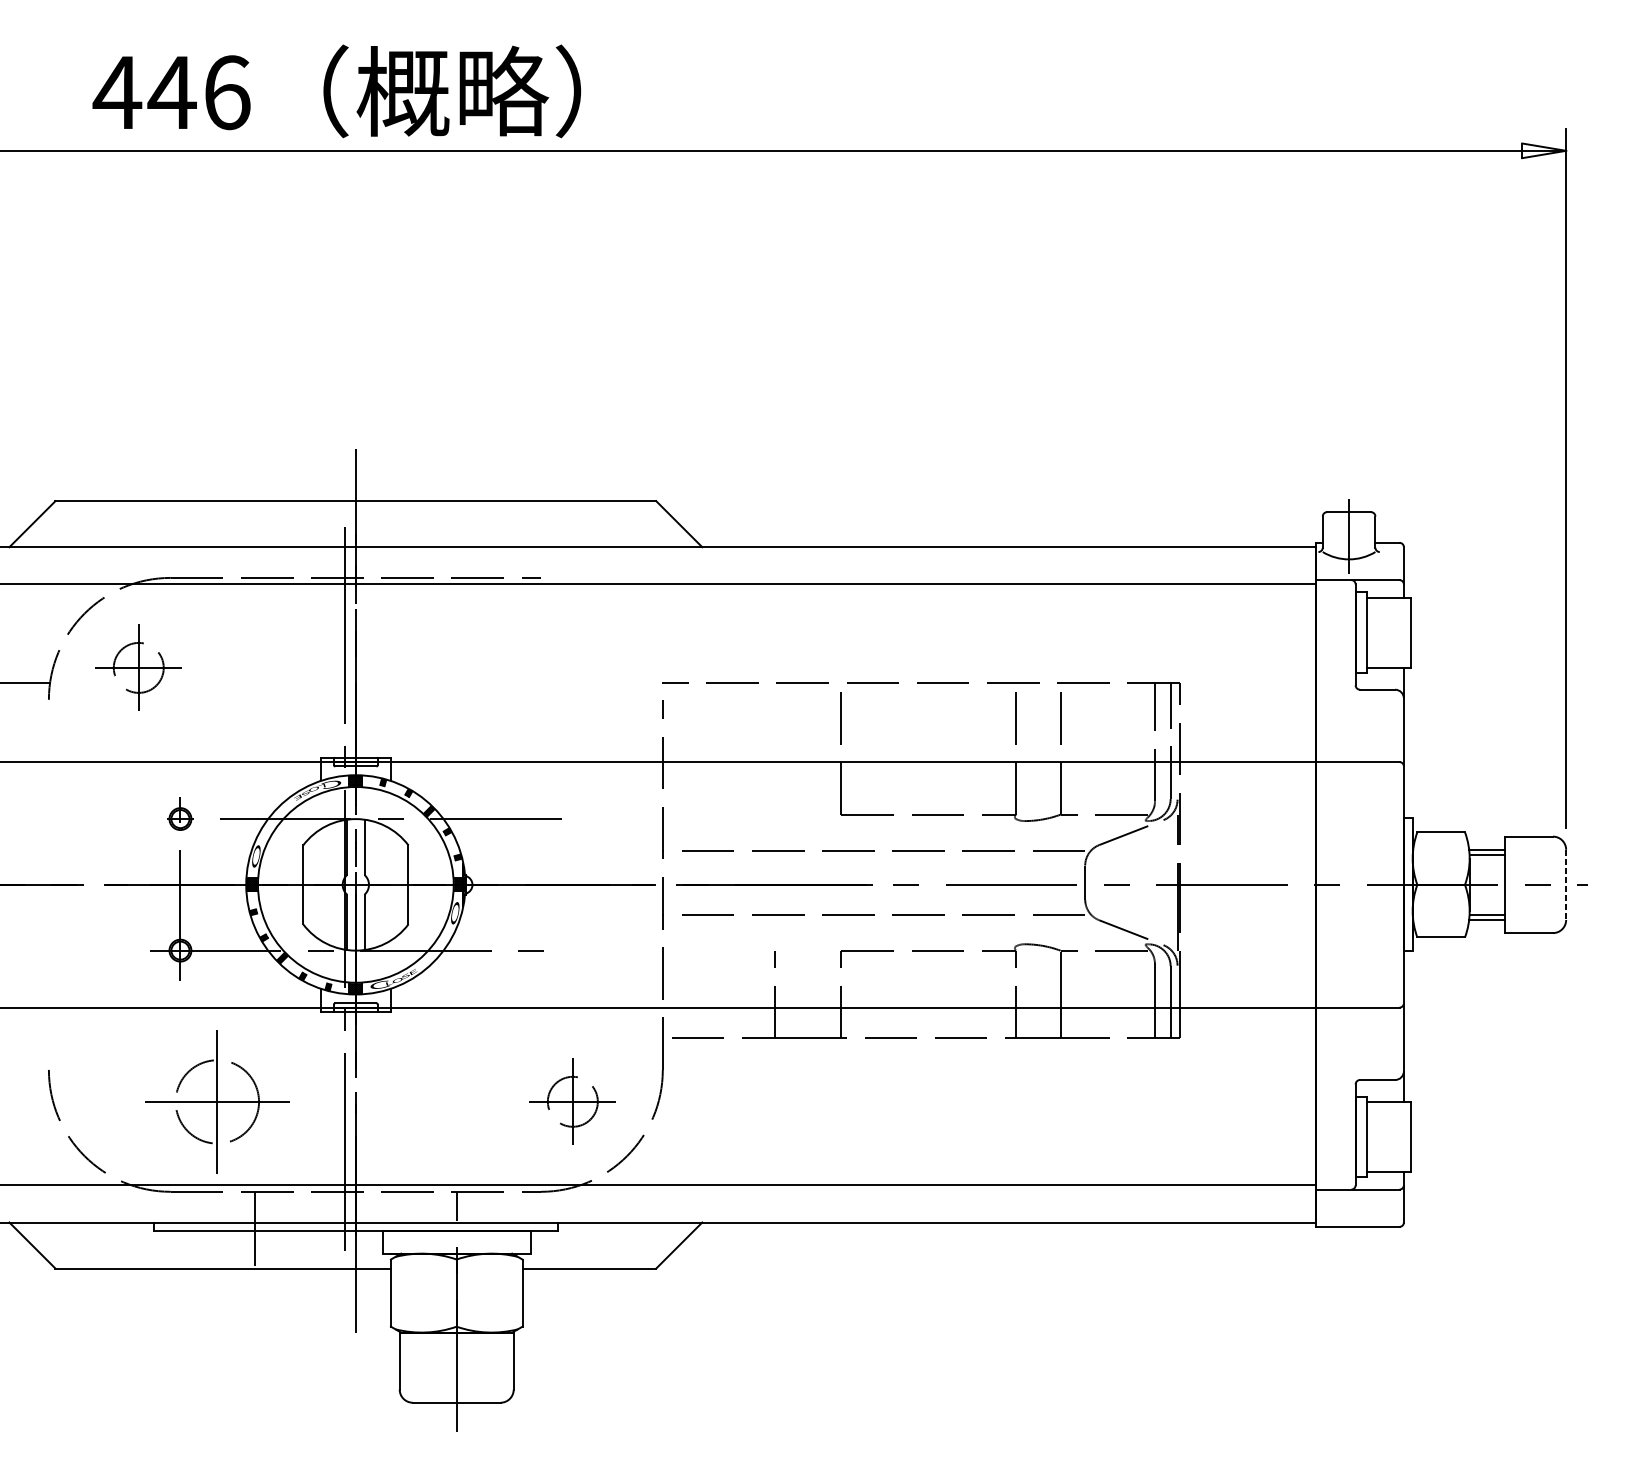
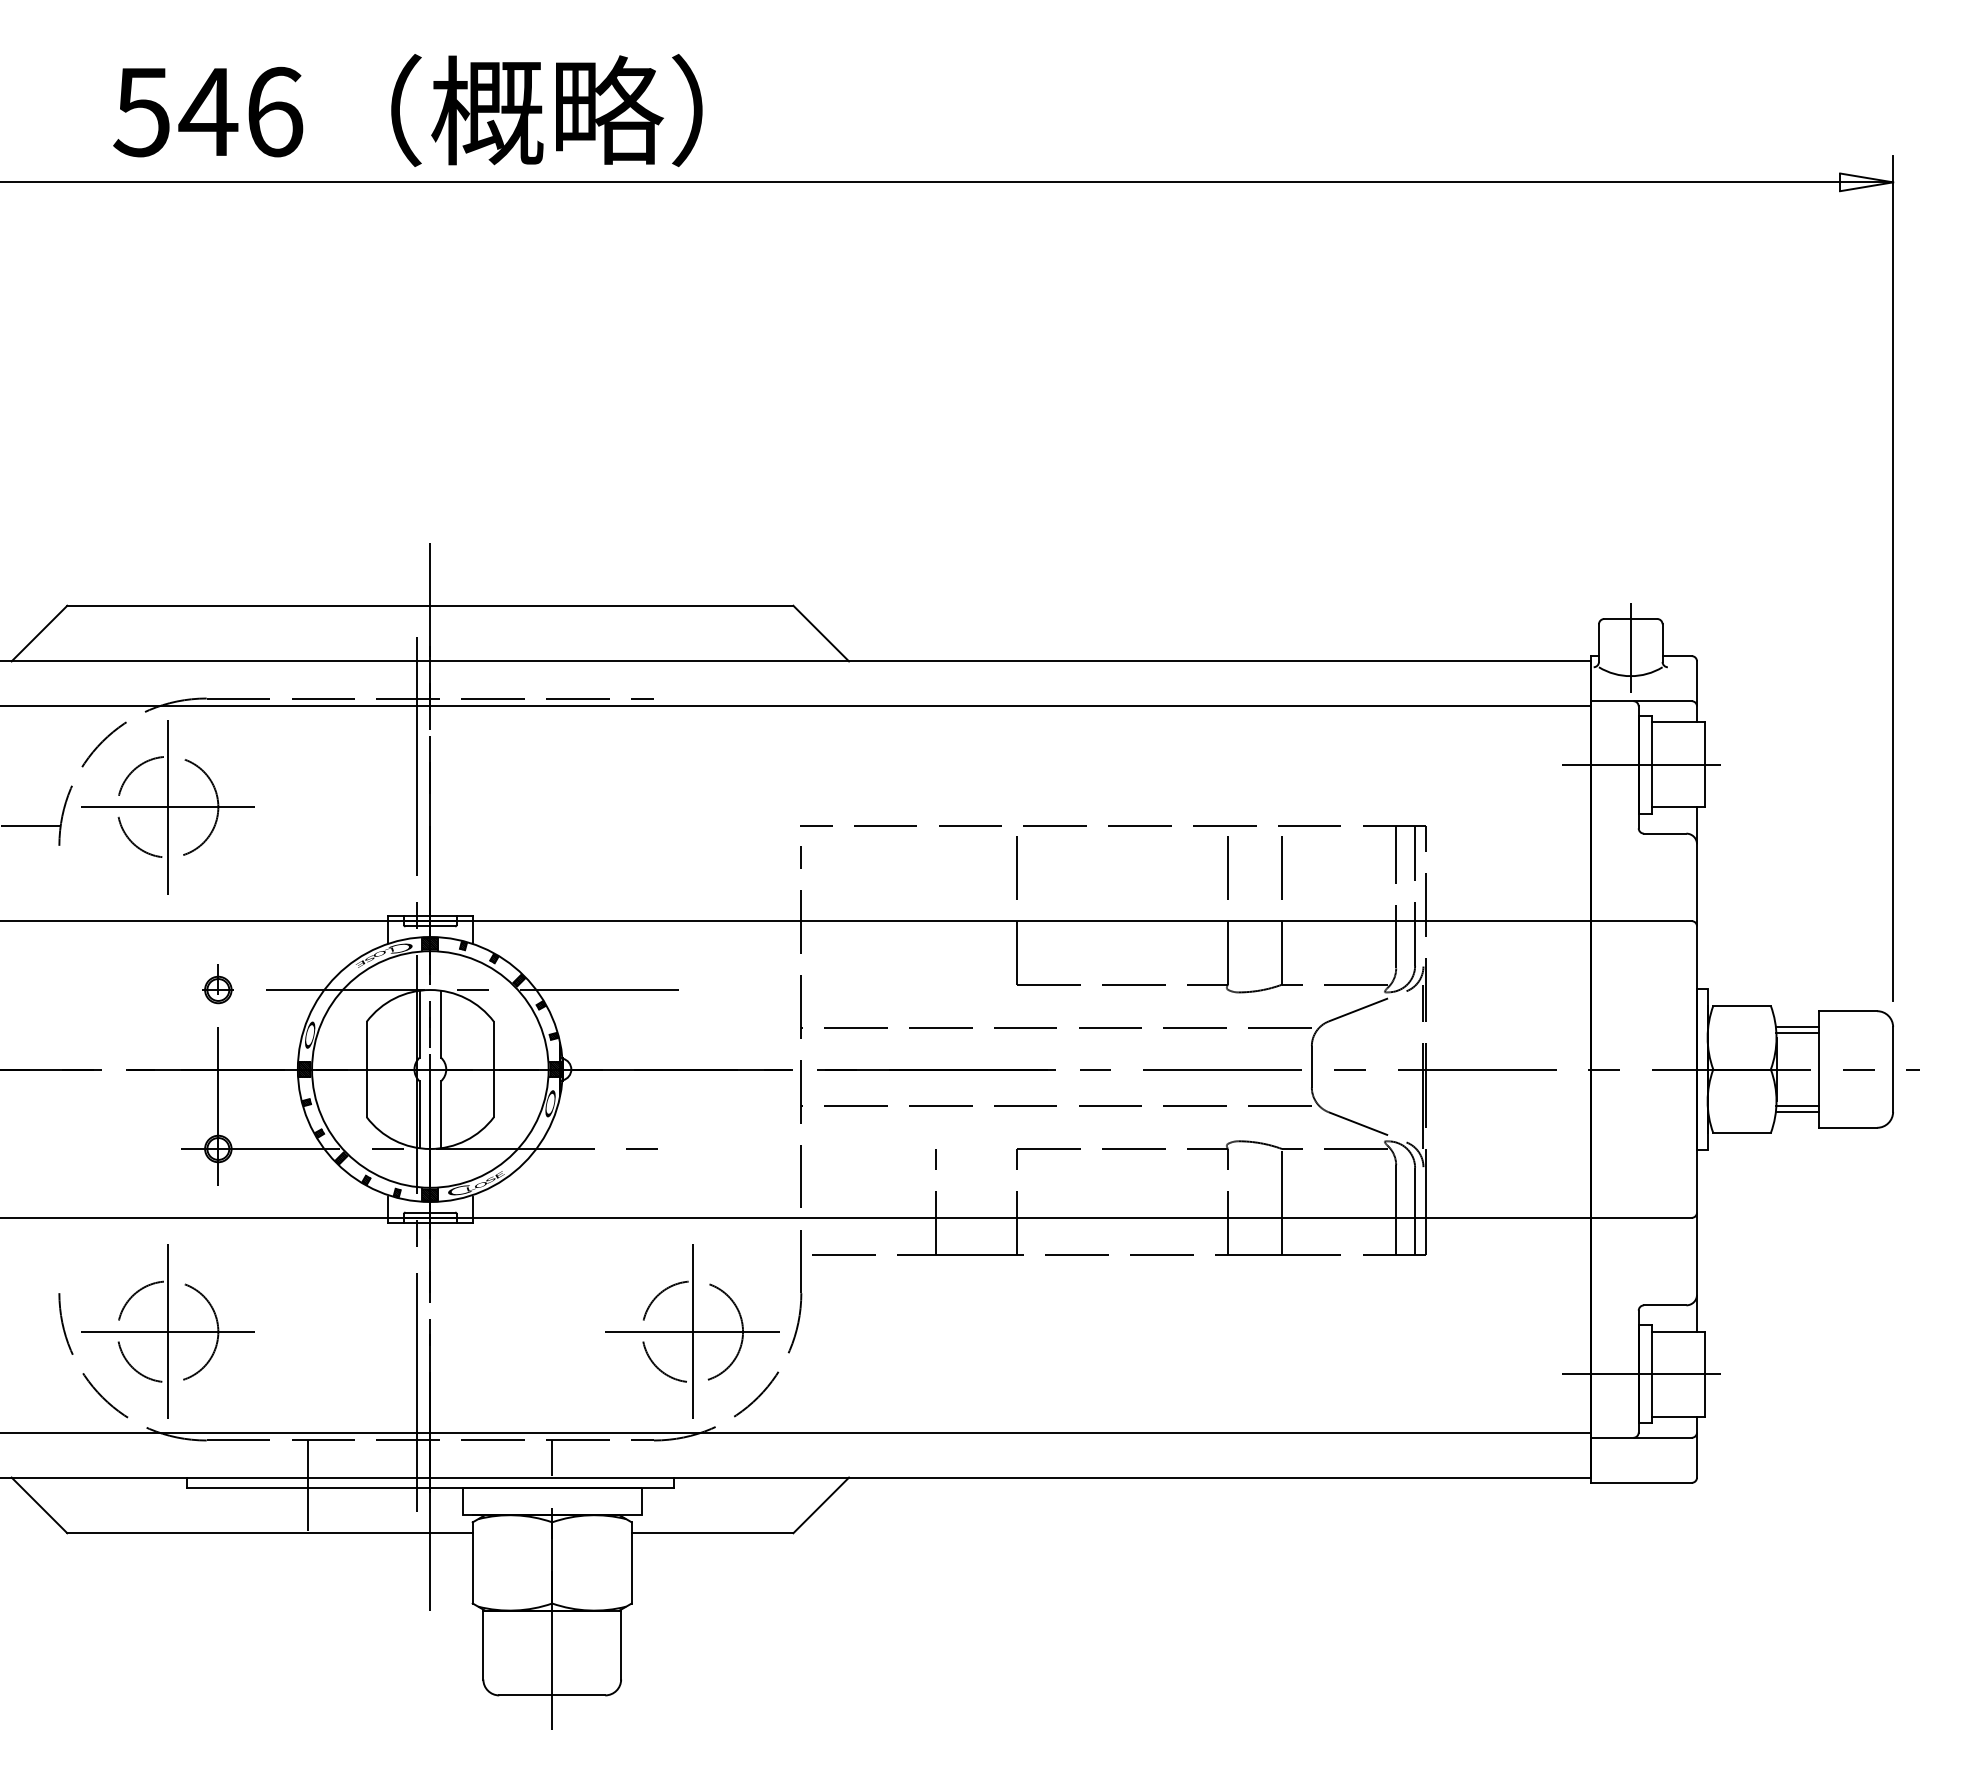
text: (117, 93) -> (142, 112), 446 -> 546
line: (1355, 632) -> (1638, 764), added
part: (138, 668) -> (167, 807), size x1.67
line: (1566, 885) -> (1893, 1070), dashed -> solid
part: (216, 1101) -> (167, 1331), moved
part: (572, 1101) -> (692, 1331), size x1.67
line: (1355, 1137) -> (1638, 1374), added

